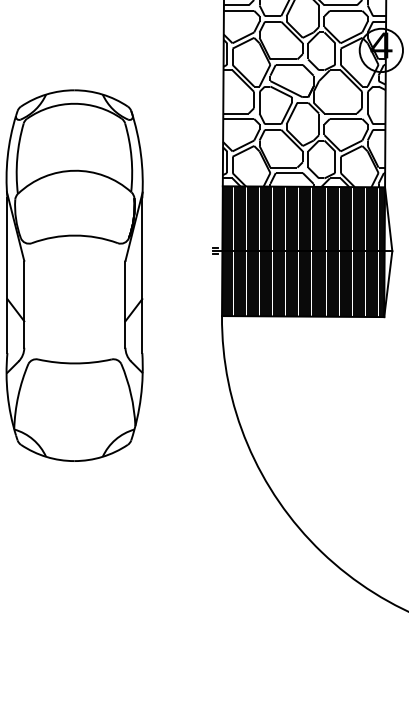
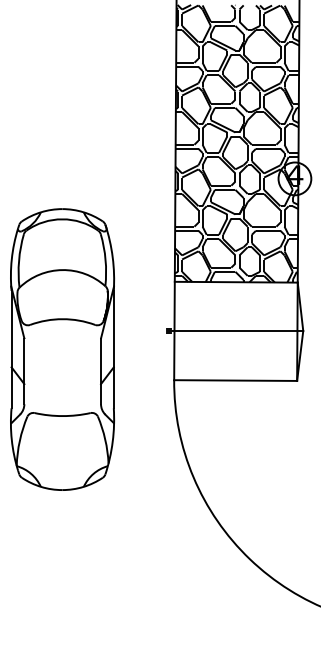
hatch: (302, 250) -> (235, 330), removed

